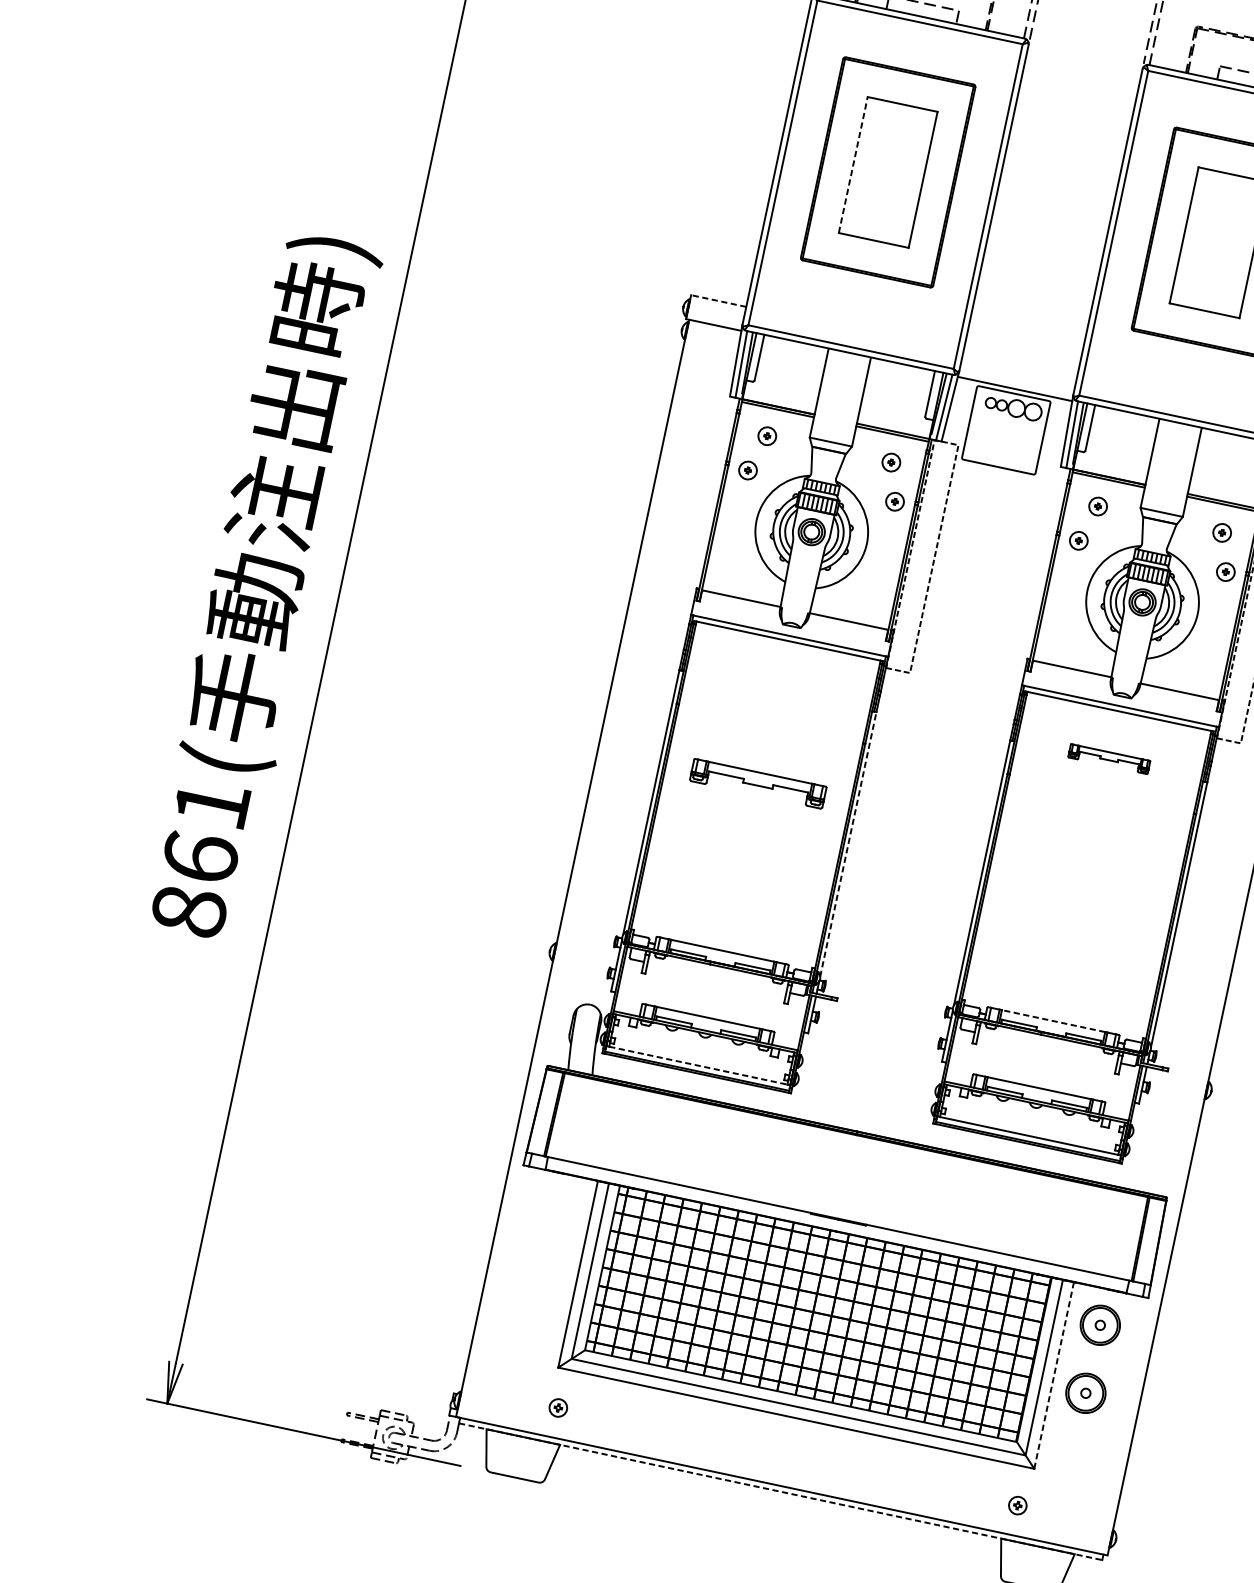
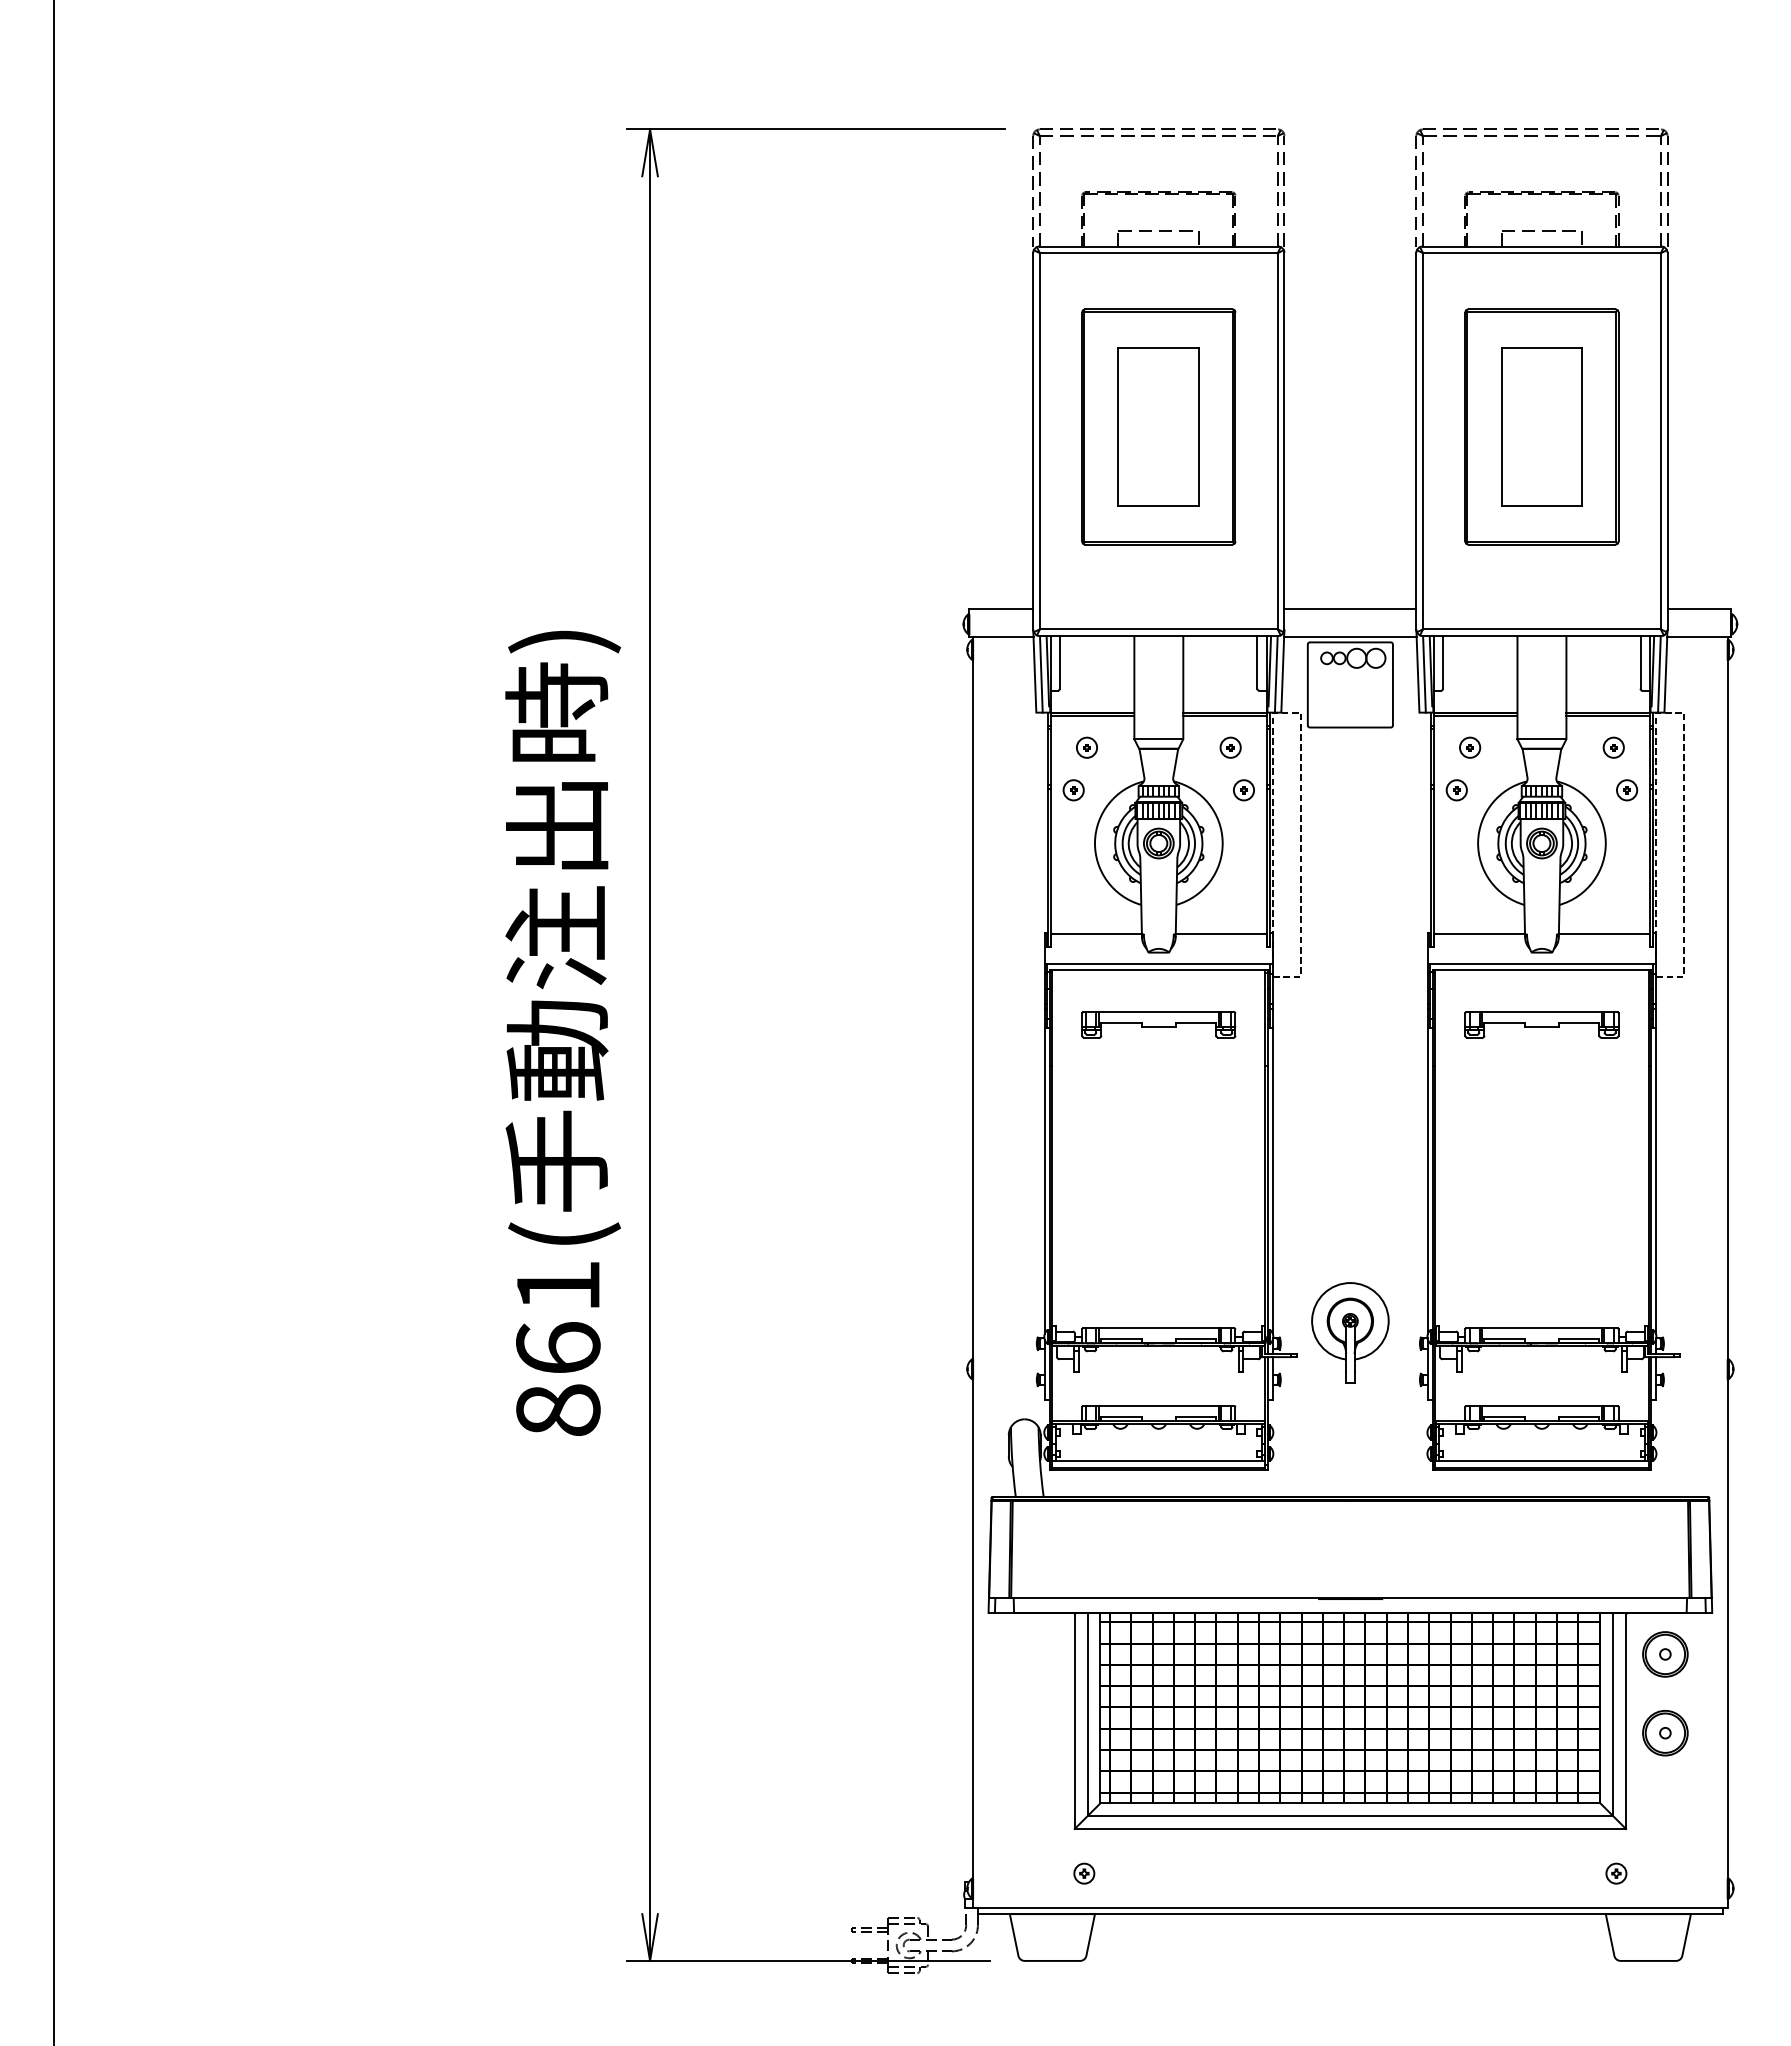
line: (853, 165) -> (1118, 427), dashed -> solid
line: (718, 301) -> (1001, 609), dashed -> solid
line: (1020, 365) -> (1350, 609), added
part: (1108, 758) -> (1541, 1024), size x1.67
part: (758, 783) -> (1158, 1024), moved
line: (848, 843) -> (1272, 1180), dashed -> solid
part: (887, 989) -> (1350, 1332), added
line: (1053, 1021) -> (1541, 1328), dashed -> solid
line: (698, 1065) -> (1159, 1461), dashed -> solid
line: (1054, 1376) -> (1626, 1721), dashed -> solid
line: (780, 1492) -> (1350, 1914), dashed -> solid

